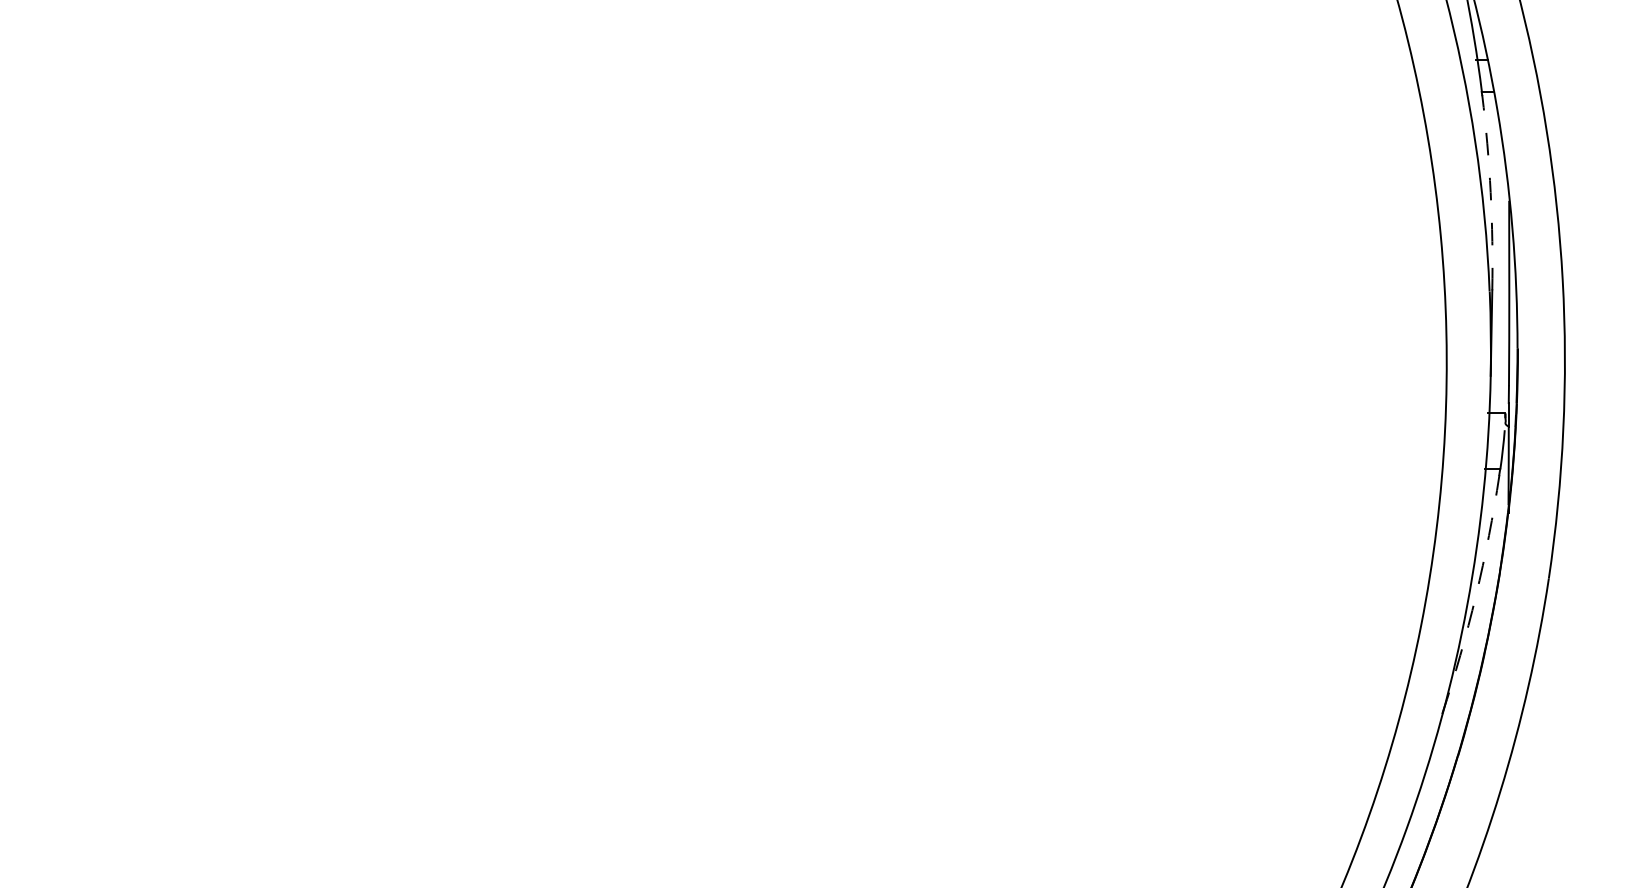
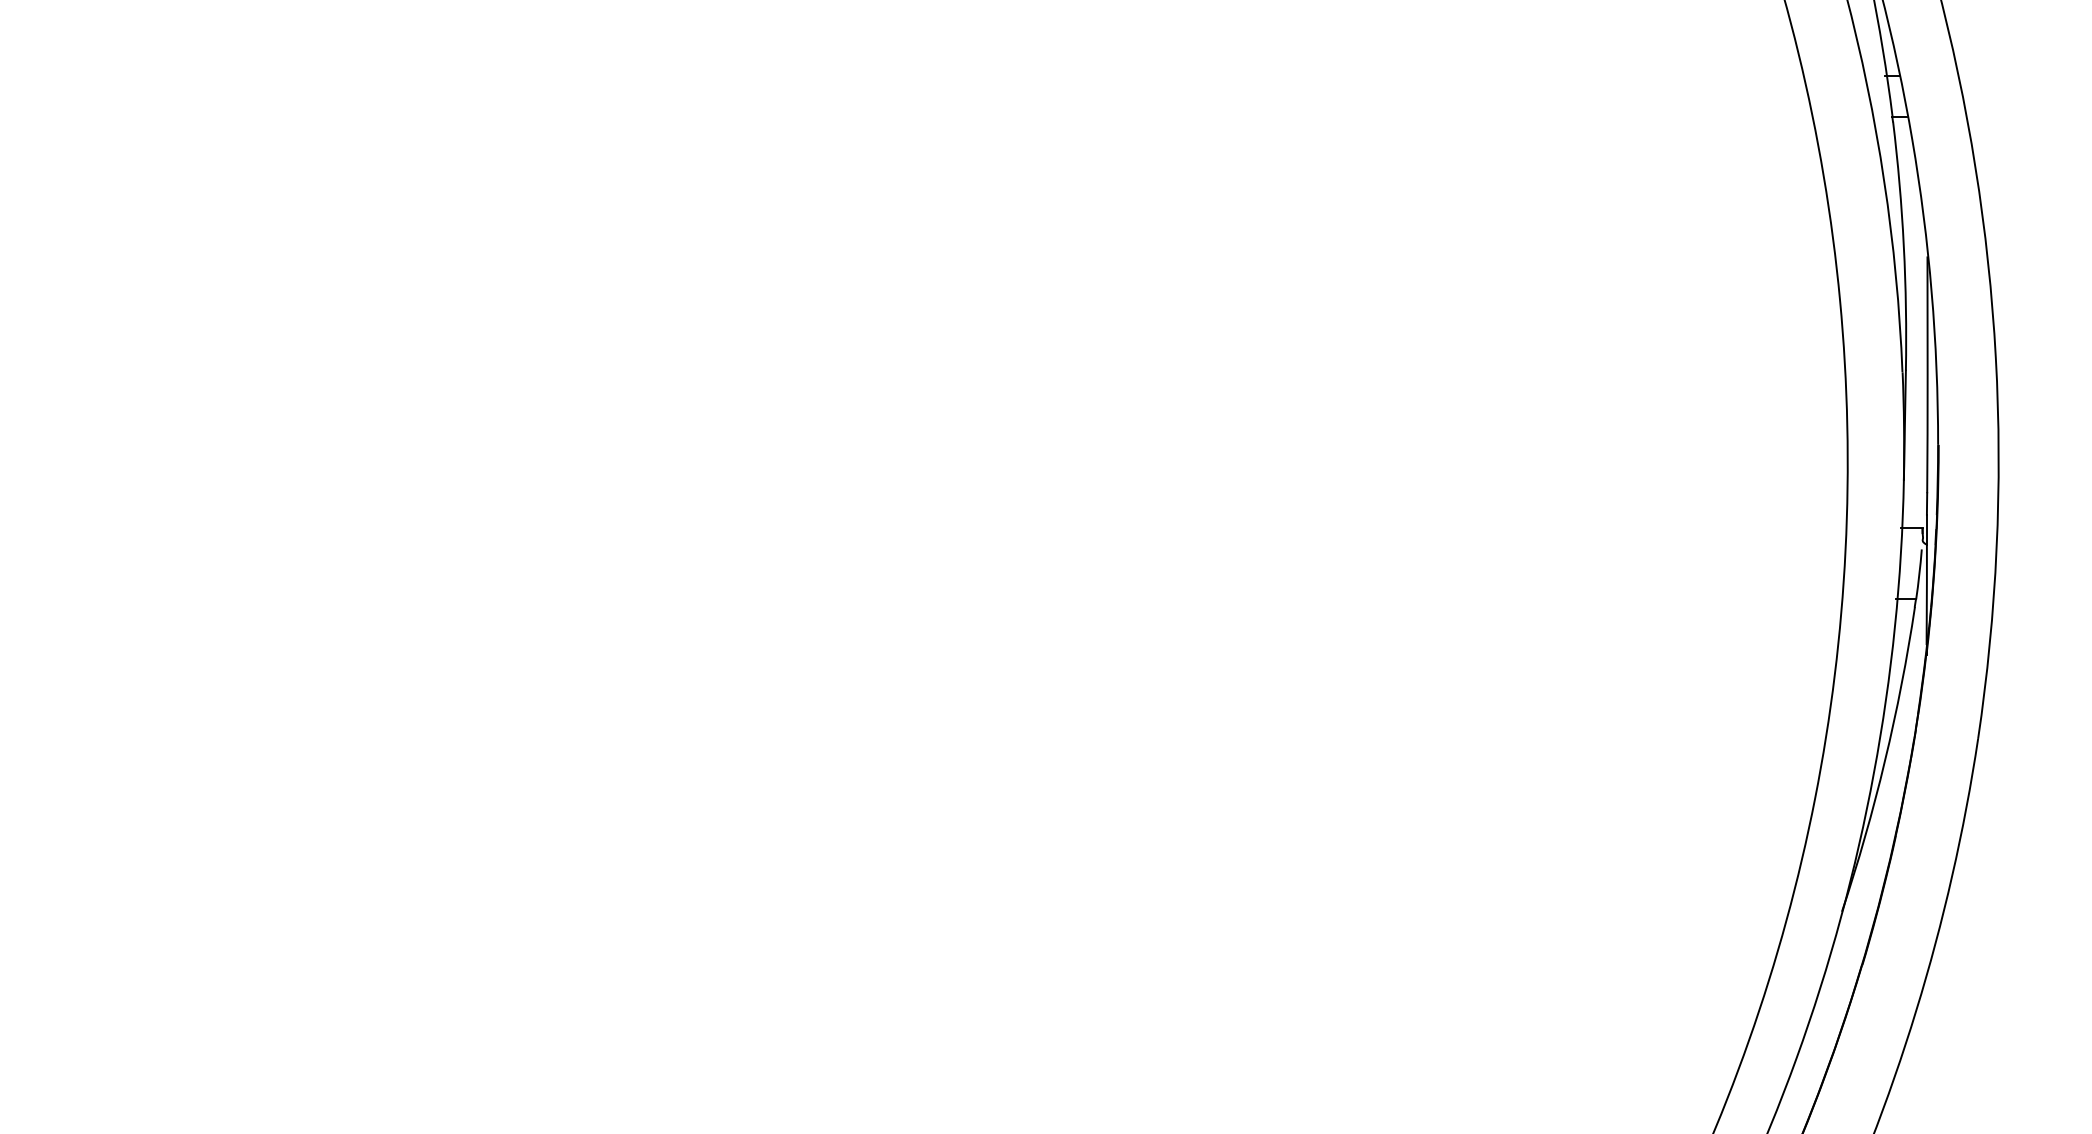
arc: (1490, 192) -> (1903, 245), dashed -> solid
arc: (1476, 595) -> (1885, 760), dashed -> solid

